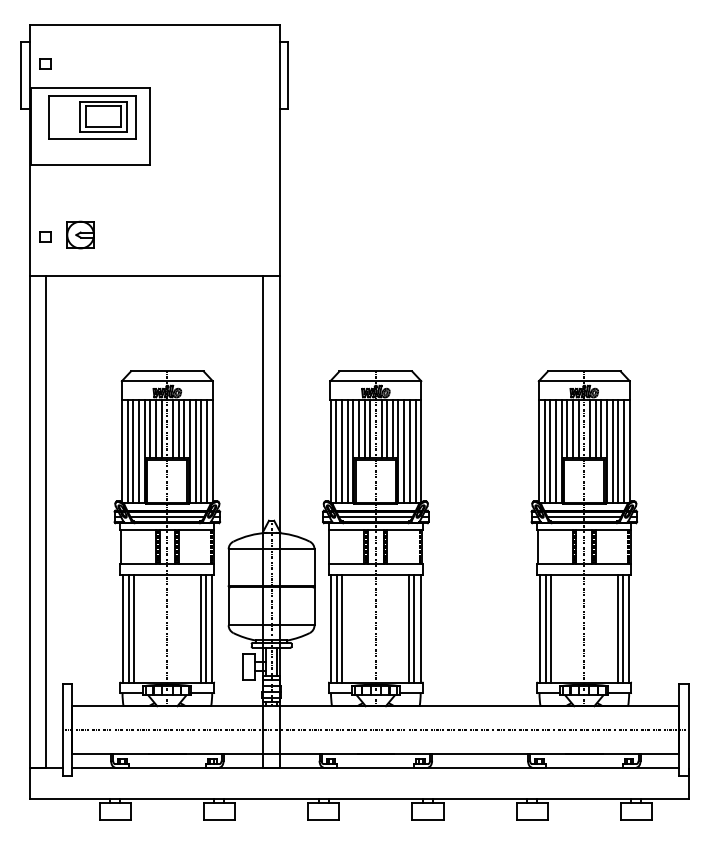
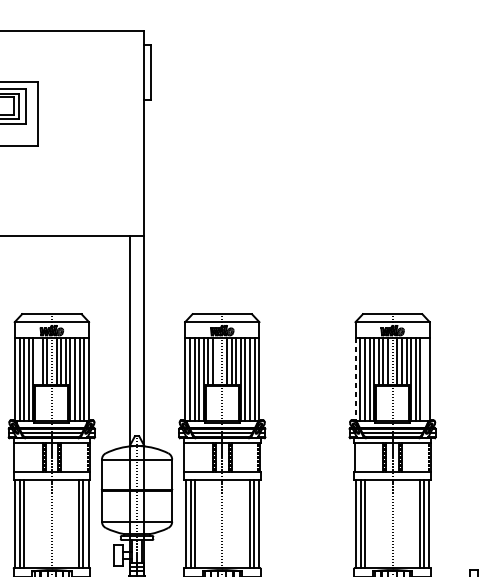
line: (150, 429) -> (38, 361), removed
line: (370, 429) -> (217, 361), removed
line: (539, 451) -> (356, 379), solid -> dashed
line: (623, 451) -> (424, 379), removed

